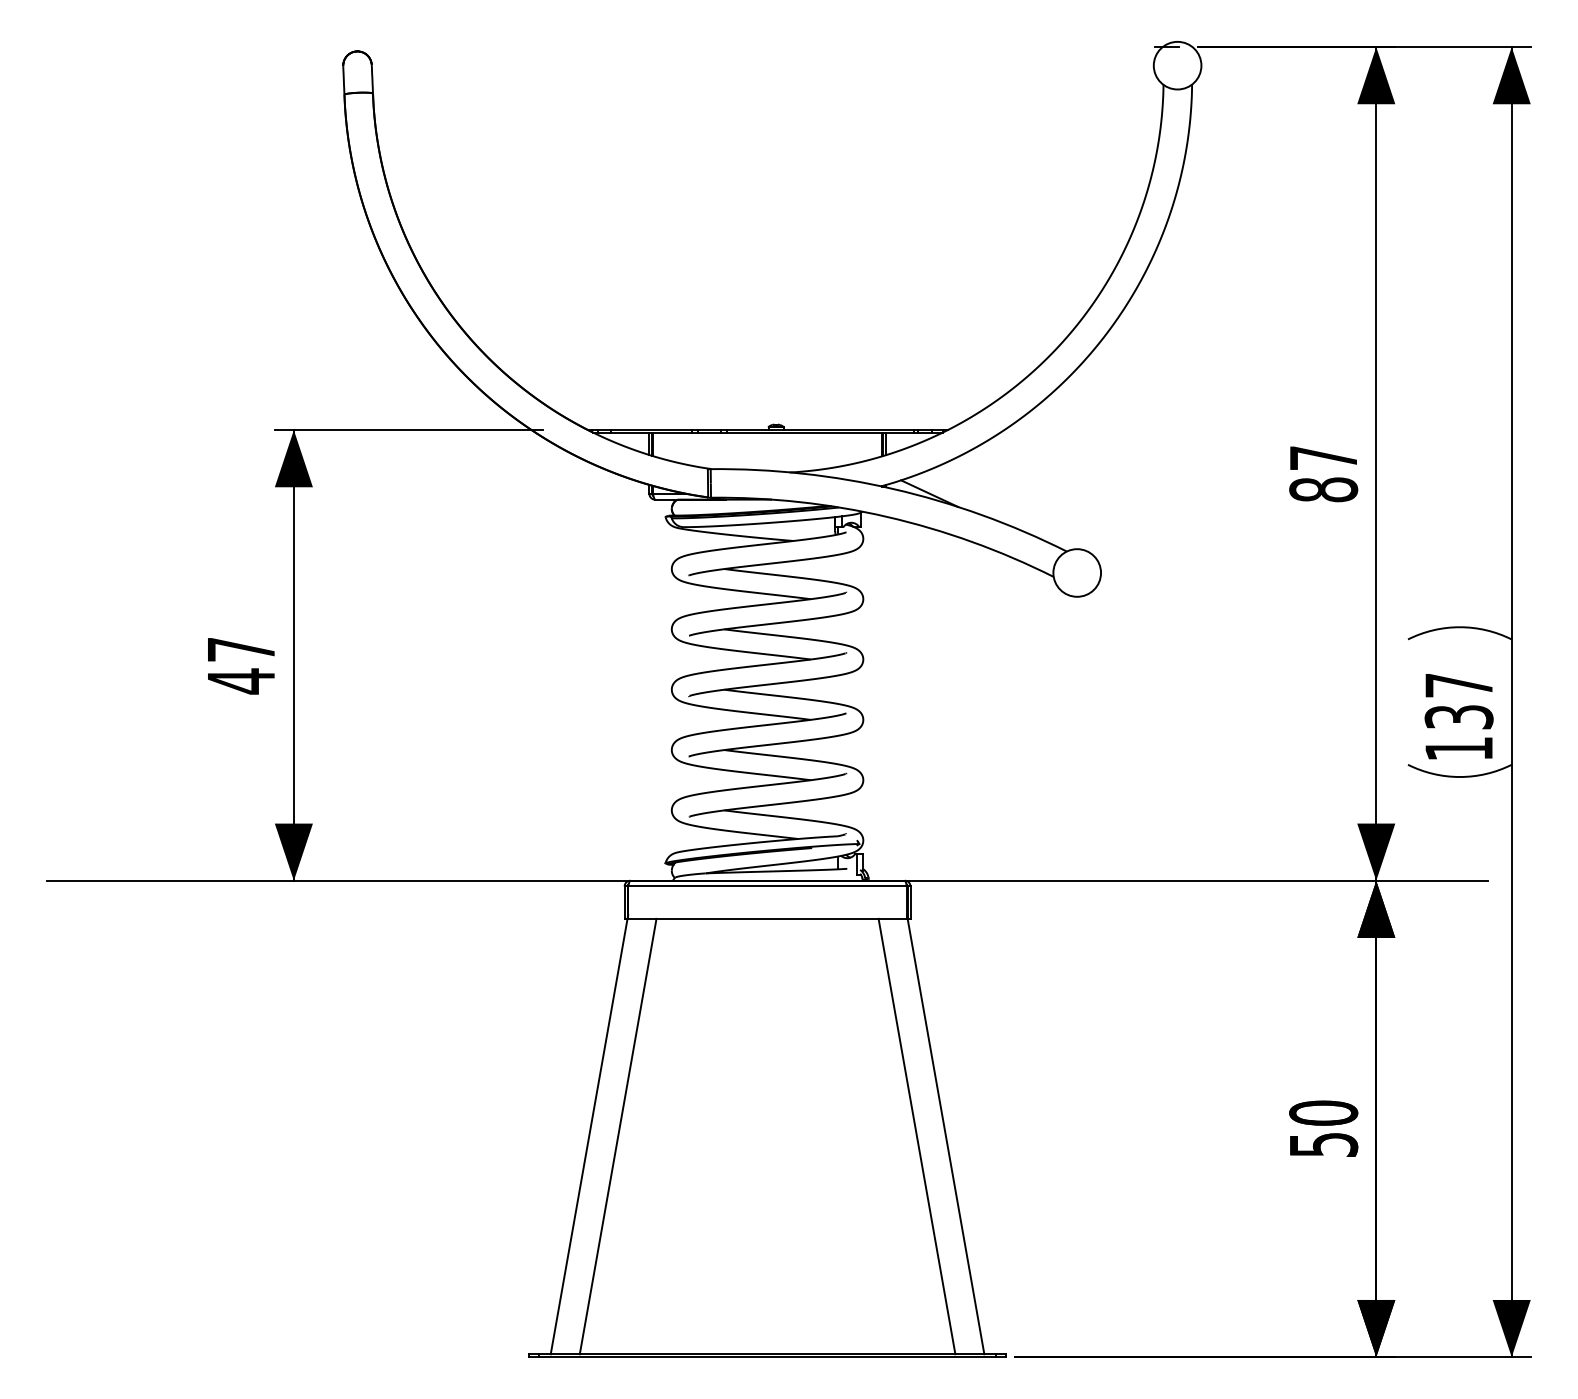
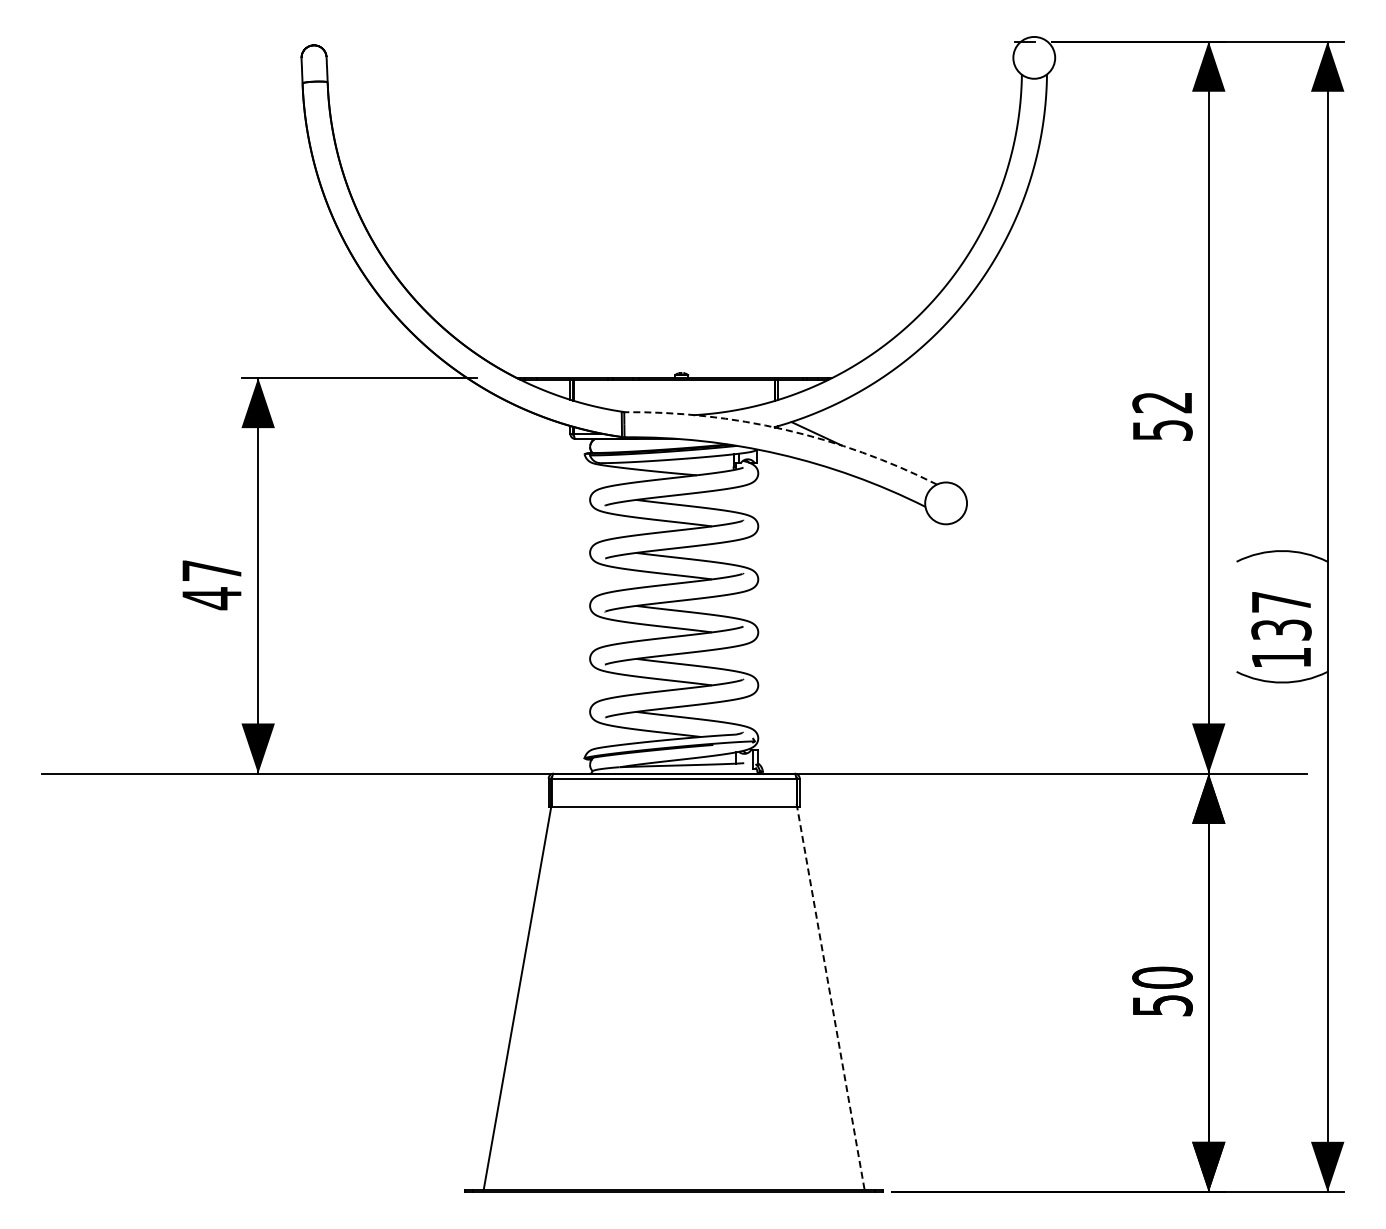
text: (1323, 474) -> (1162, 416), 87 -> 52
arc: (893, 488) -> (784, 429), solid -> dashed
line: (945, 1134) -> (830, 996), solid -> dashed
line: (617, 1136) -> (542, 998), removed
line: (917, 1136) -> (805, 998), removed

